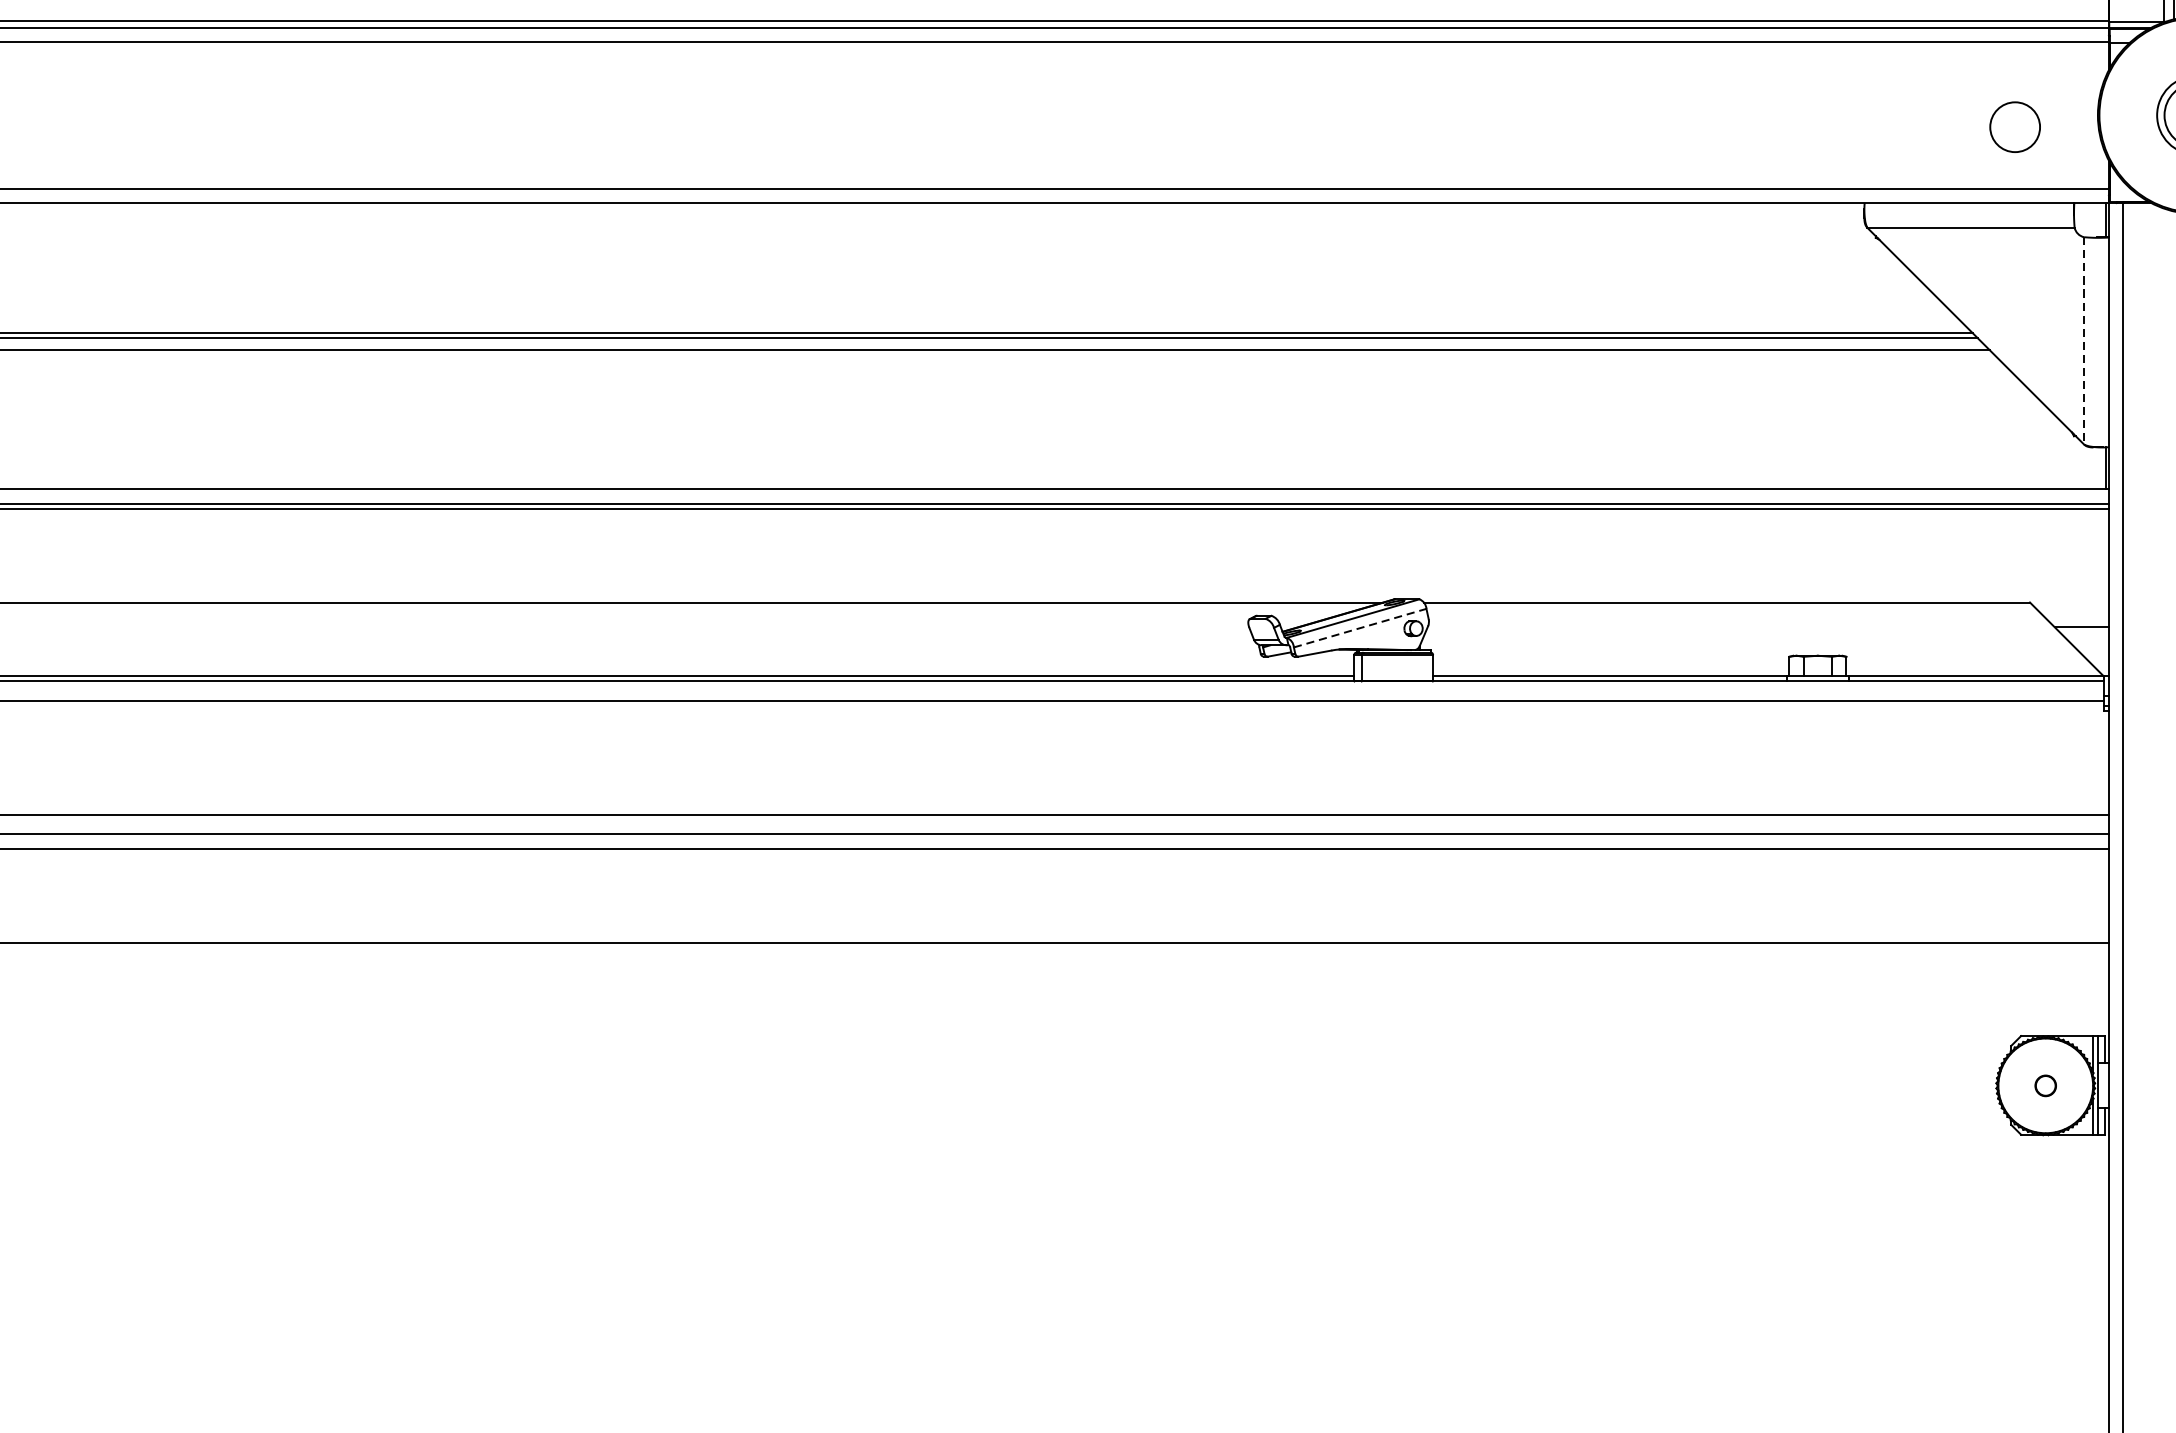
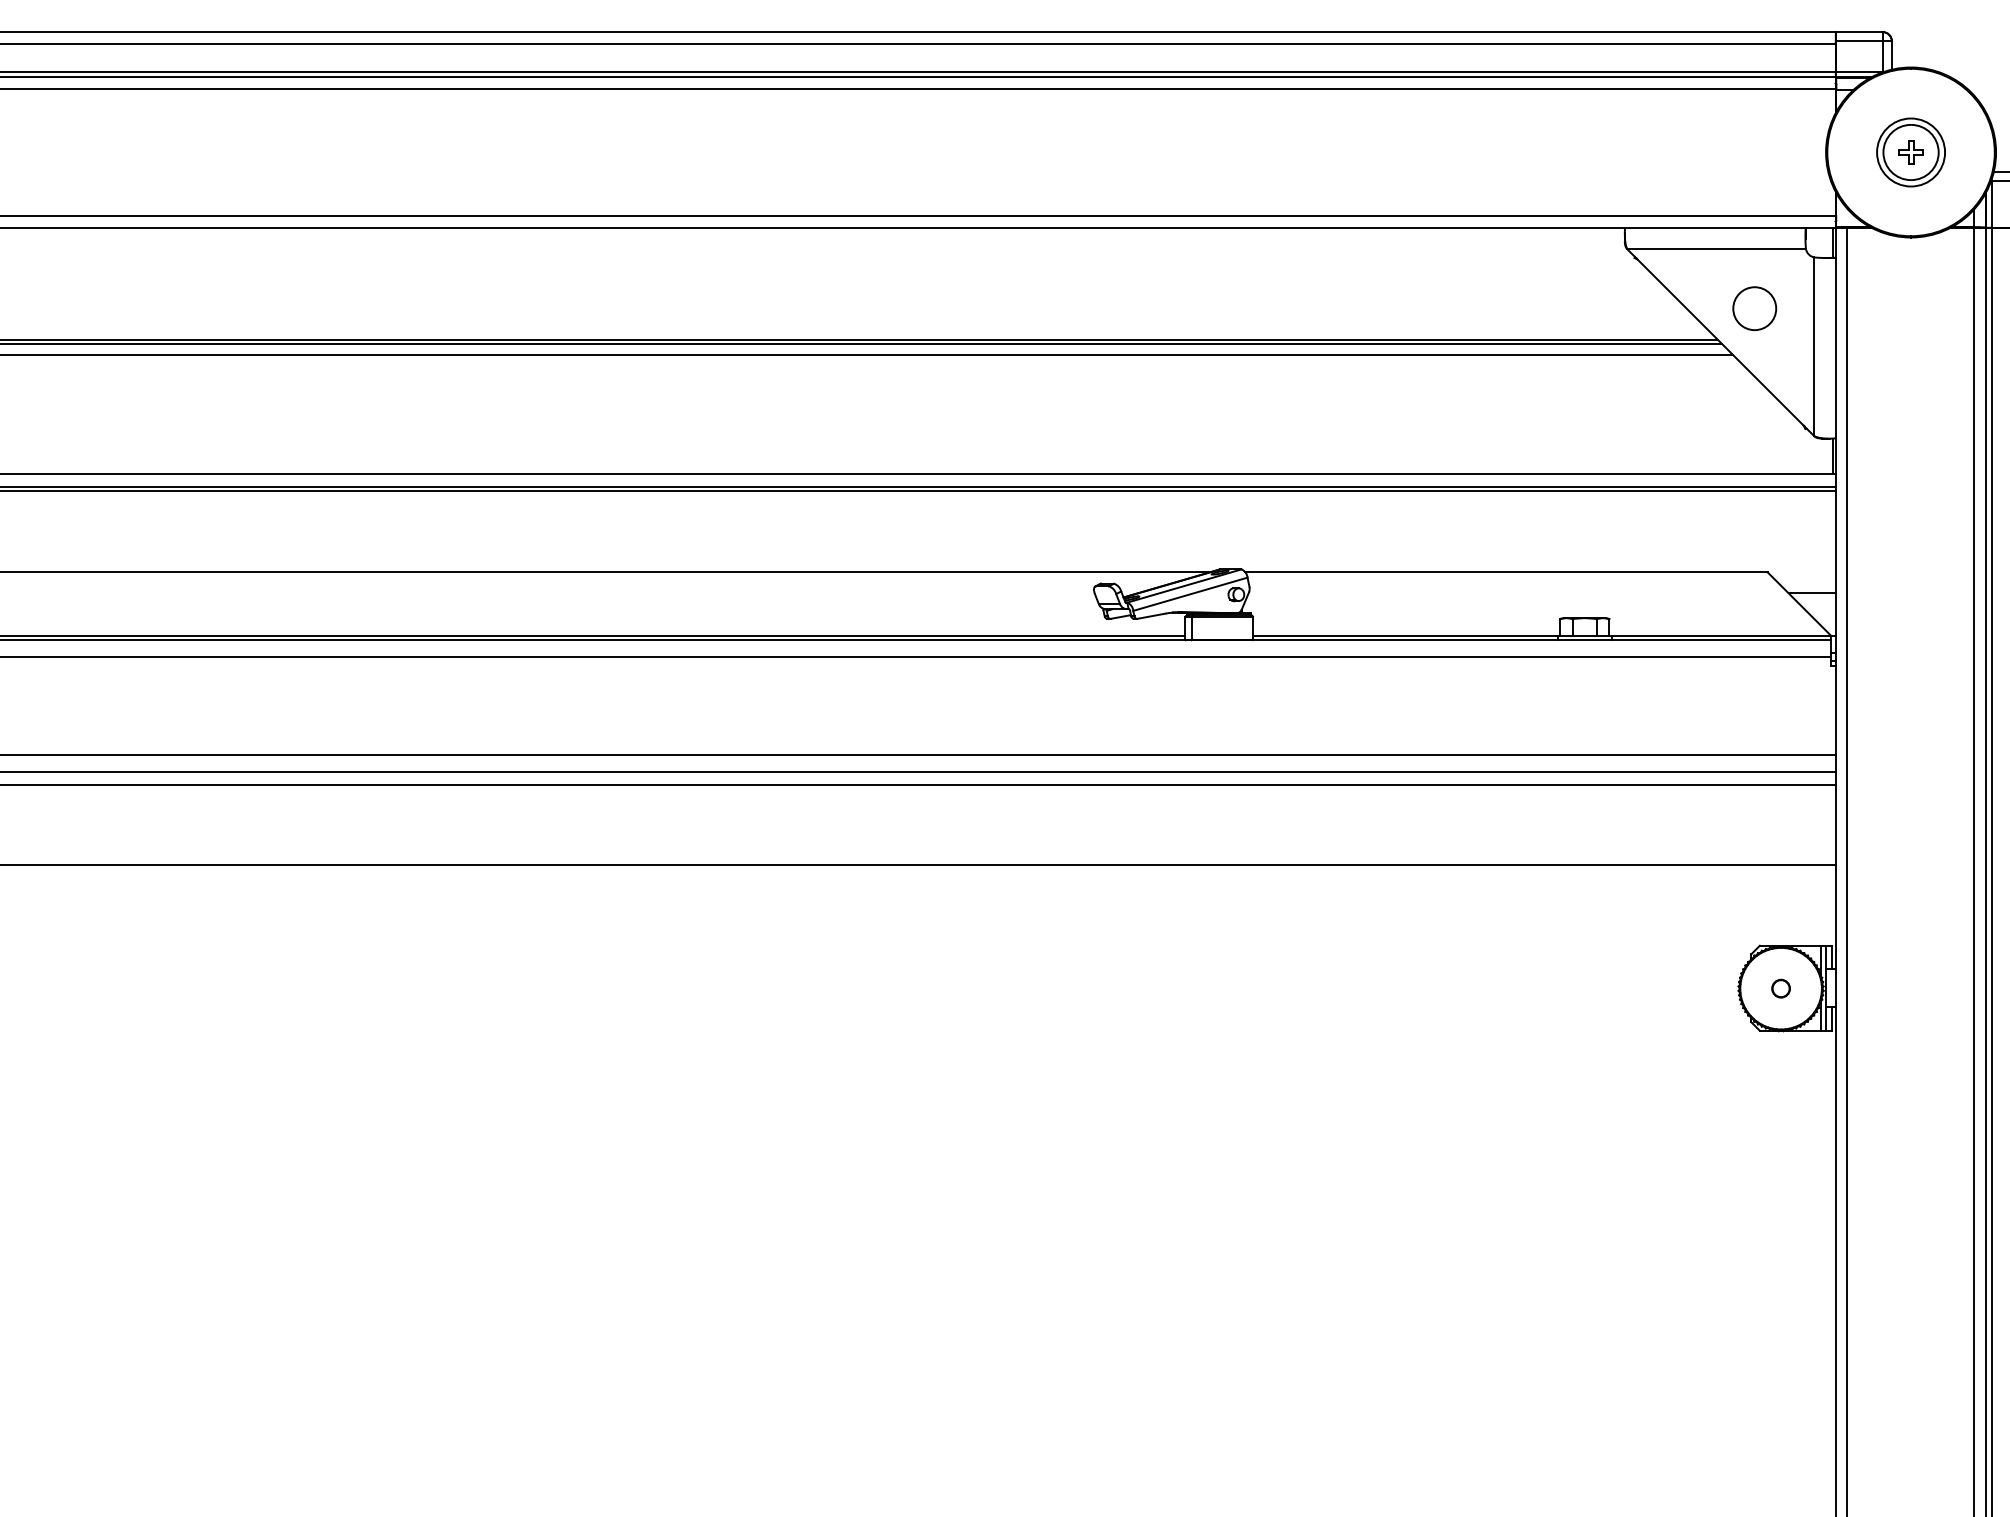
circle: (2014, 127) -> (1754, 308), moved
line: (2084, 341) -> (1814, 347), dashed -> solid
line: (1360, 628) -> (1190, 594), dashed -> solid

